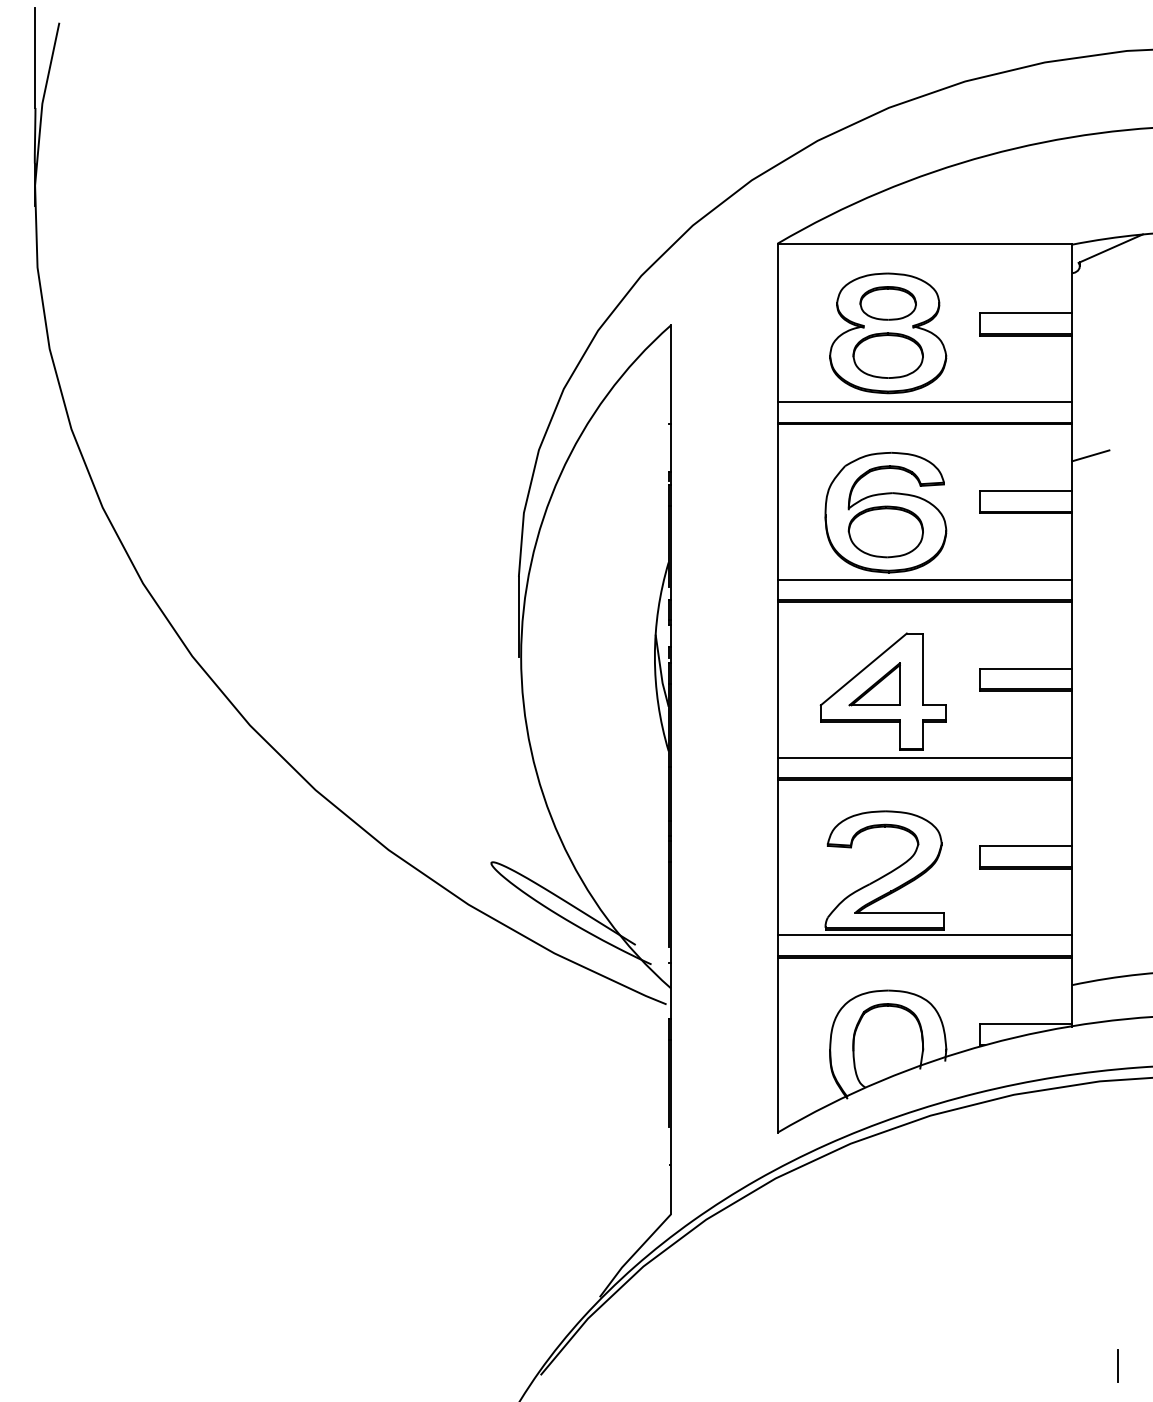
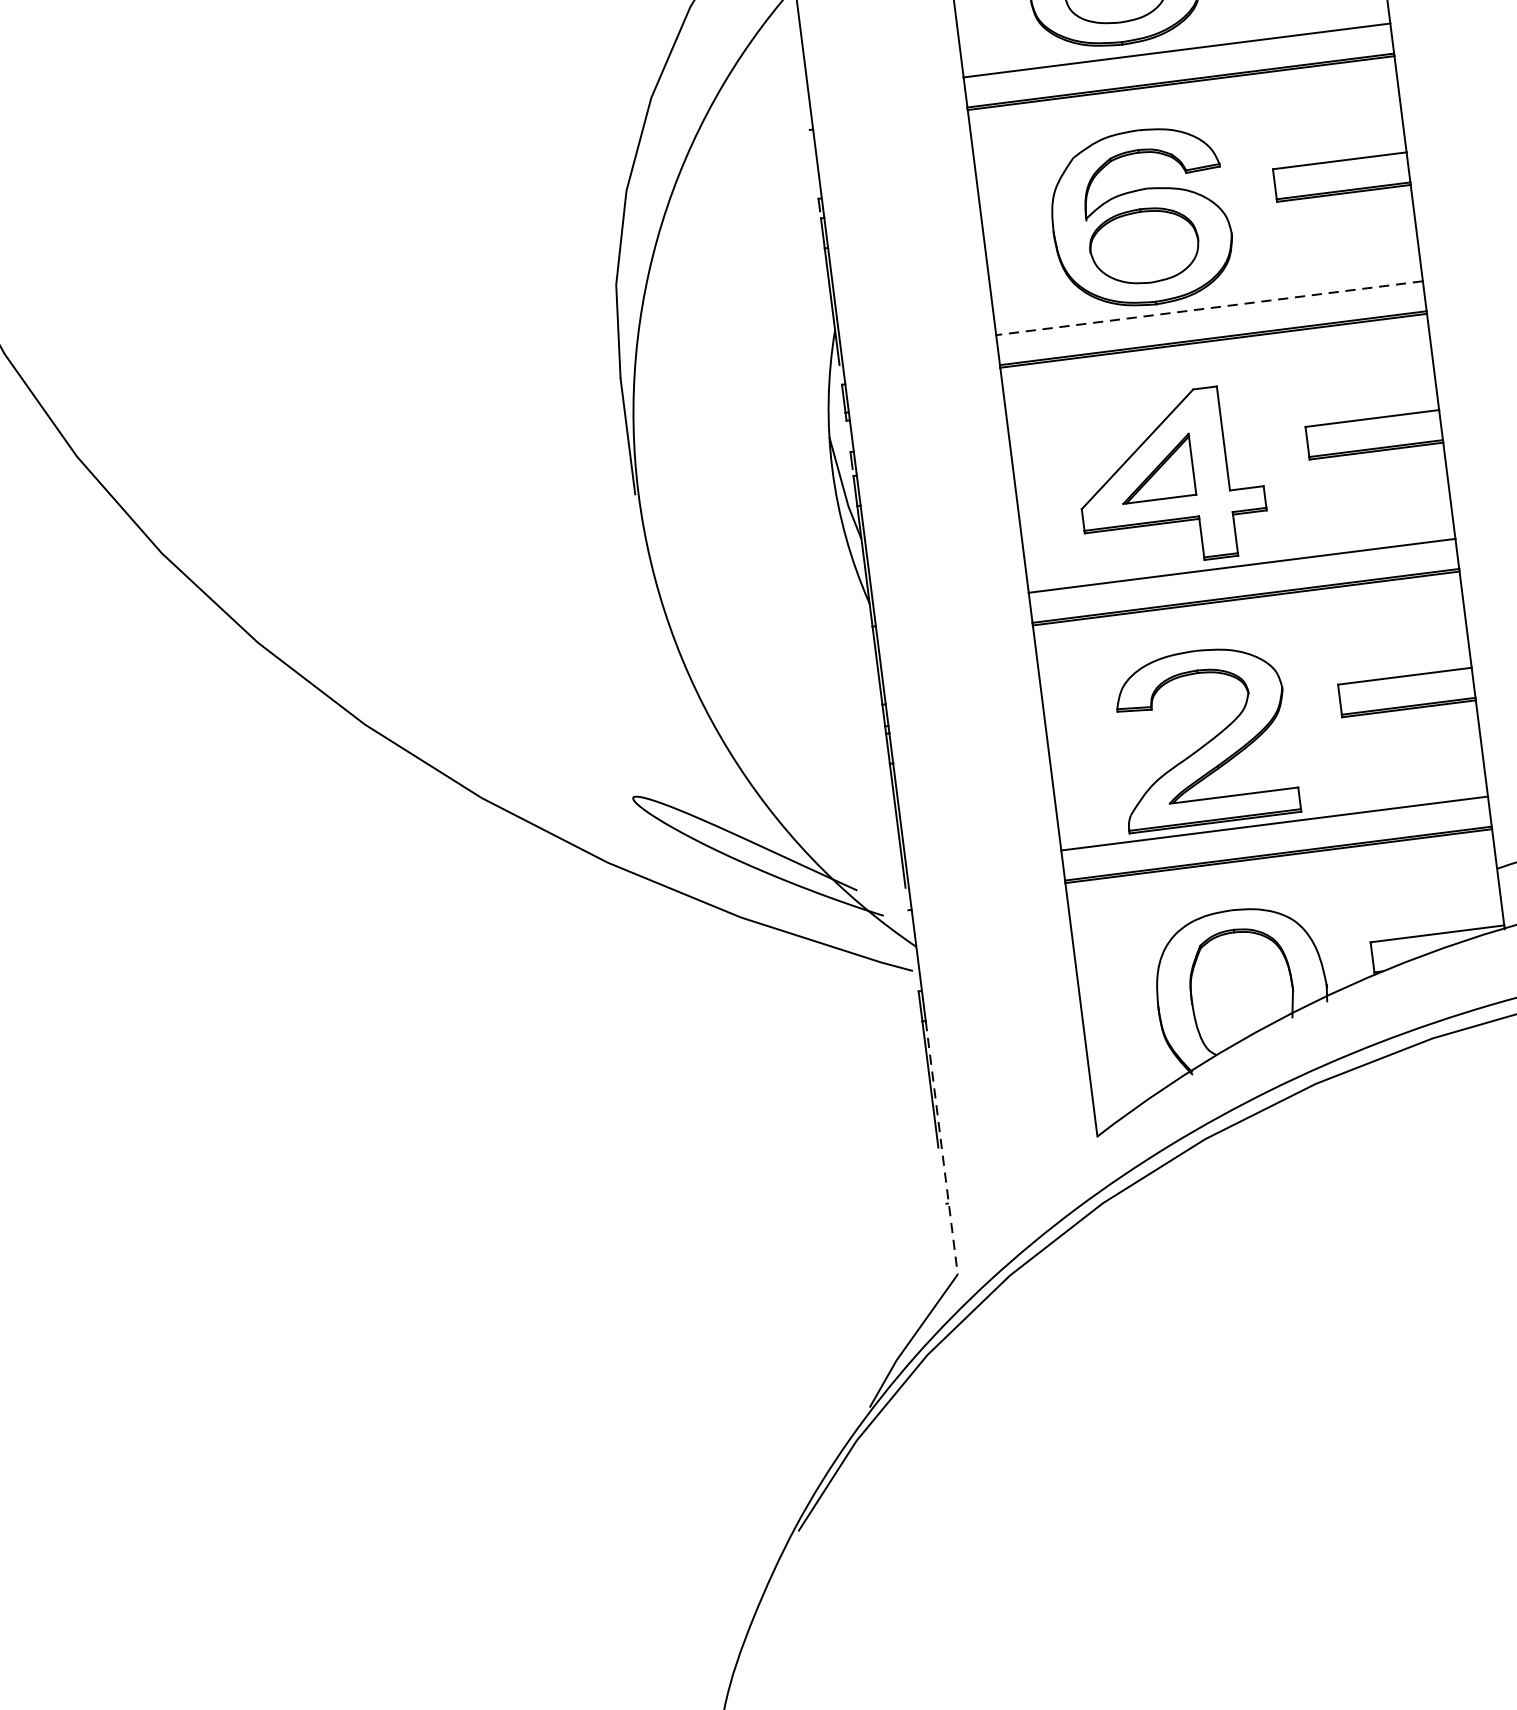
line: (1090, 455) -> (1426, 97), removed
line: (924, 579) -> (1208, 307), solid -> dashed
line: (670, 1127) -> (941, 1148), solid -> dashed

